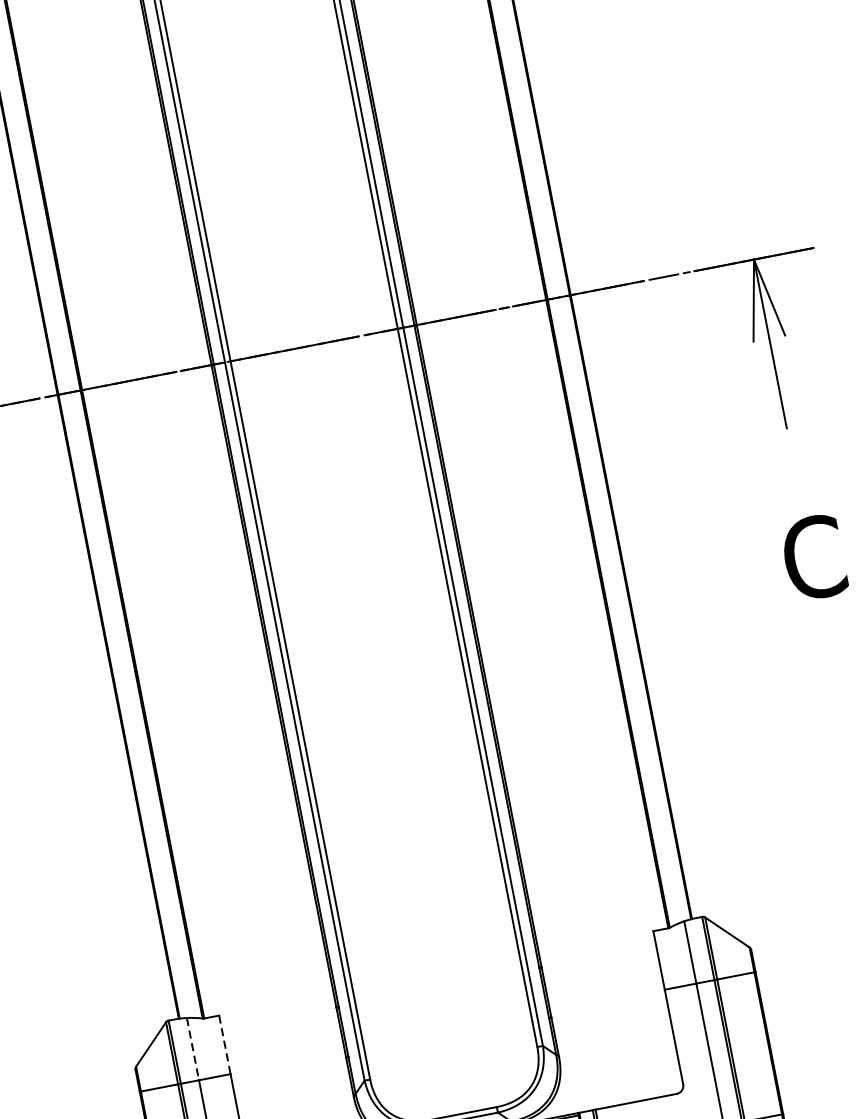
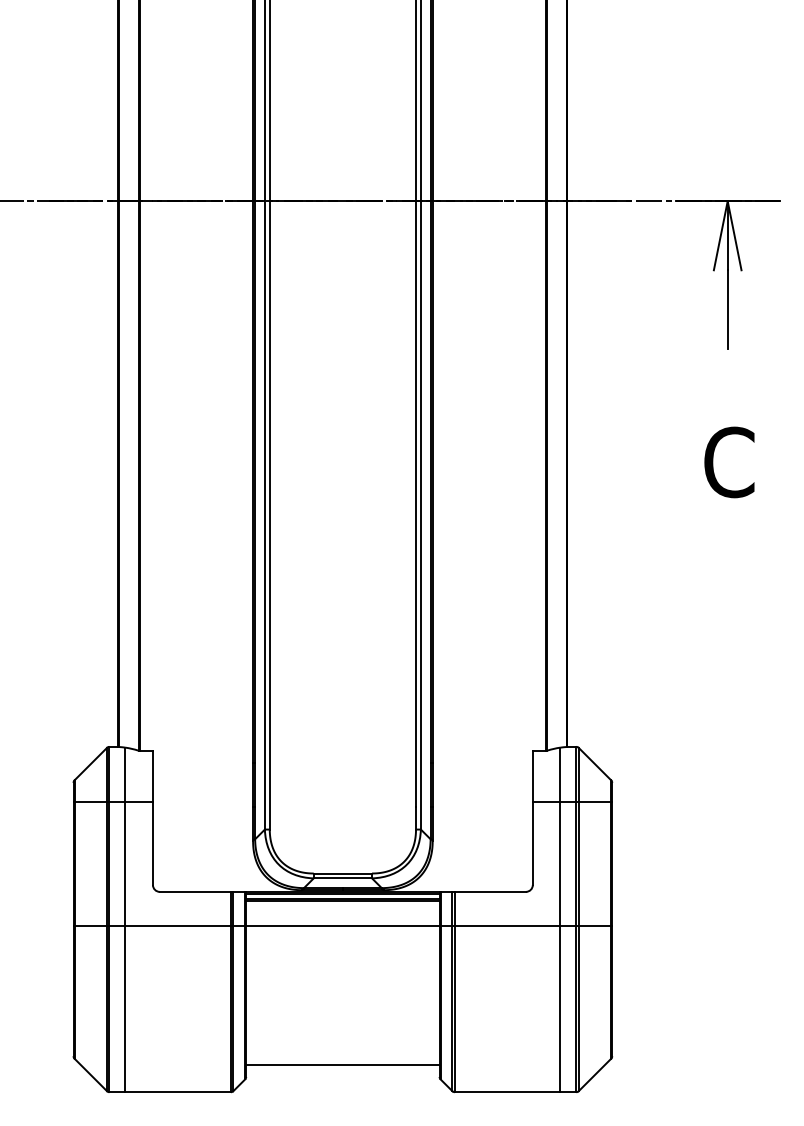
line: (224, 1044) -> (152, 776), dashed -> solid
line: (193, 1049) -> (125, 775), dashed -> solid

